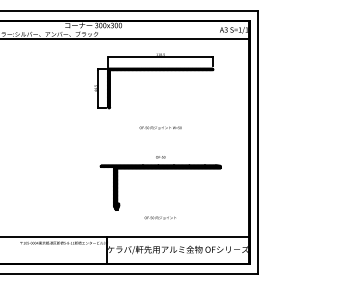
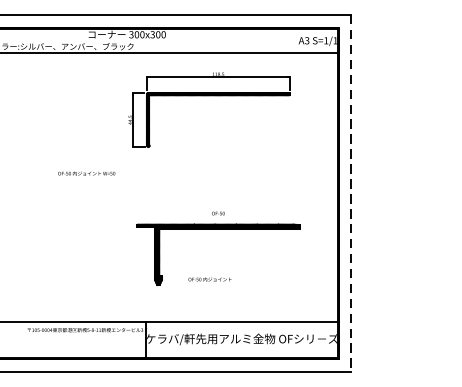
text: (160, 127) -> (86, 173), moved
line: (258, 142) -> (351, 193), solid -> dashed
text: (159, 217) -> (208, 279), moved

